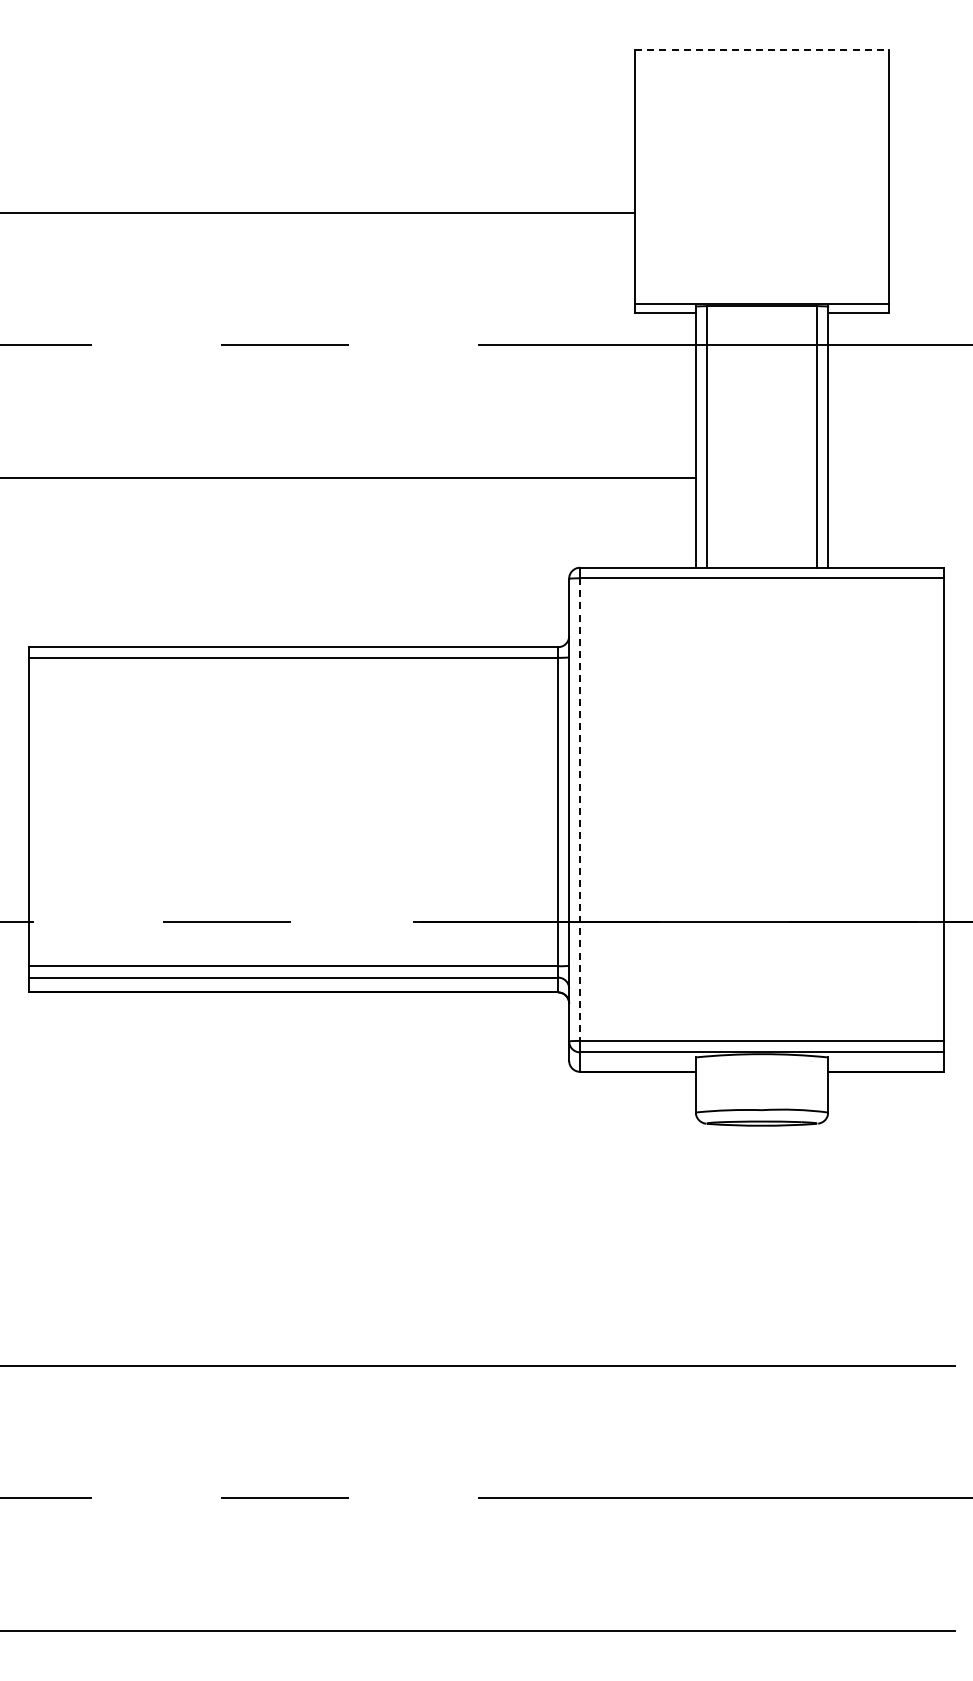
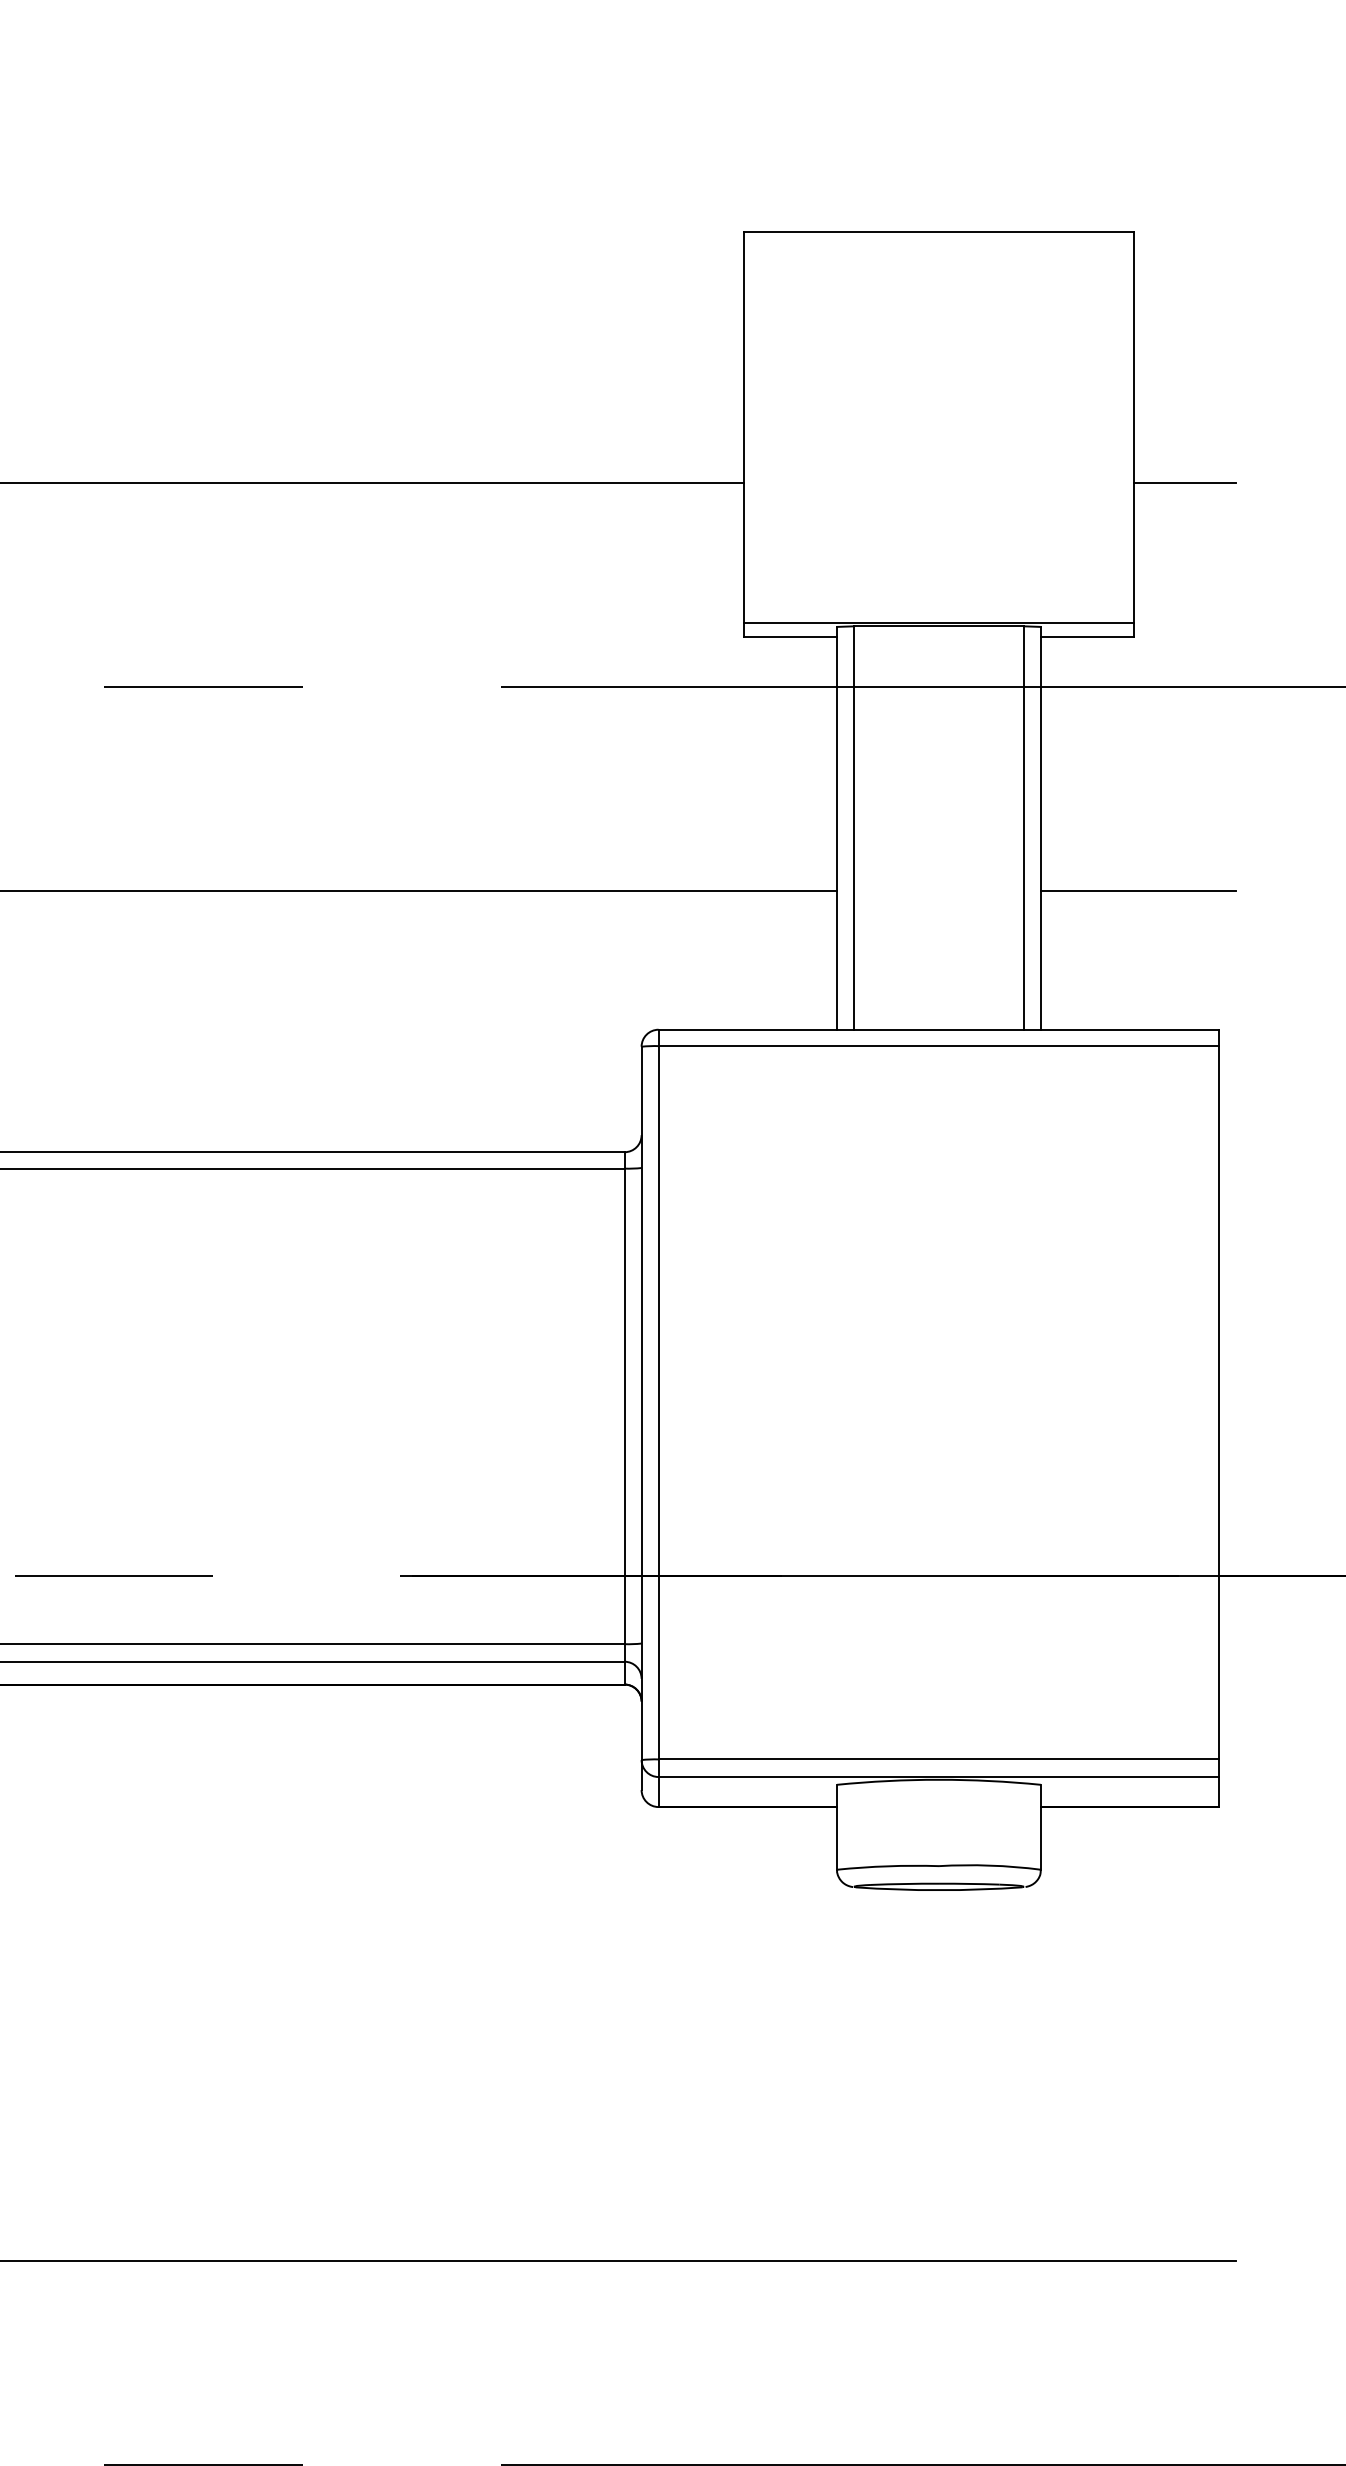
line: (762, 50) -> (939, 232), dashed -> solid
line: (921, 213) -> (1184, 483), added
line: (891, 477) -> (1138, 890), added
line: (580, 810) -> (659, 1404), dashed -> solid

